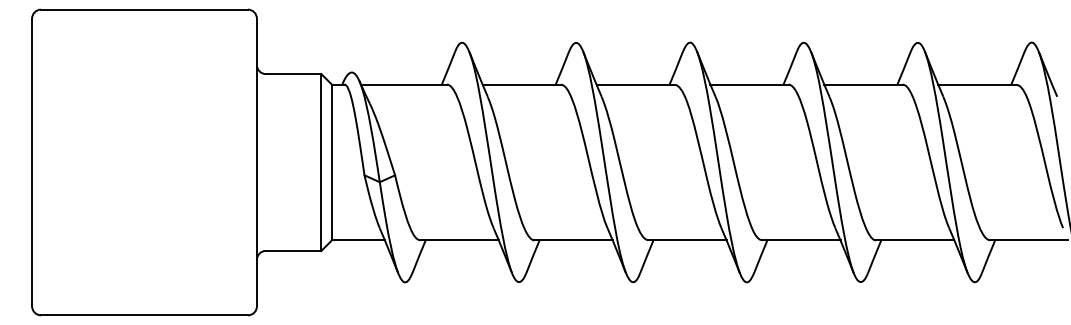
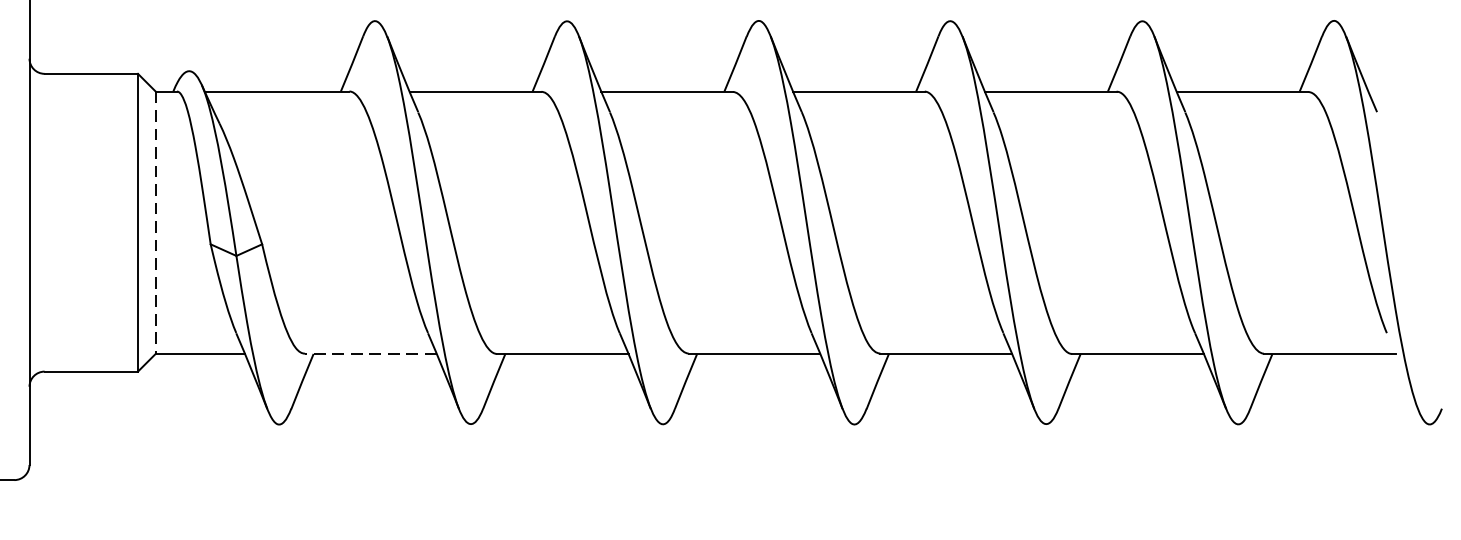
line: (331, 162) -> (155, 222), solid -> dashed
line: (459, 240) -> (370, 354), solid -> dashed

